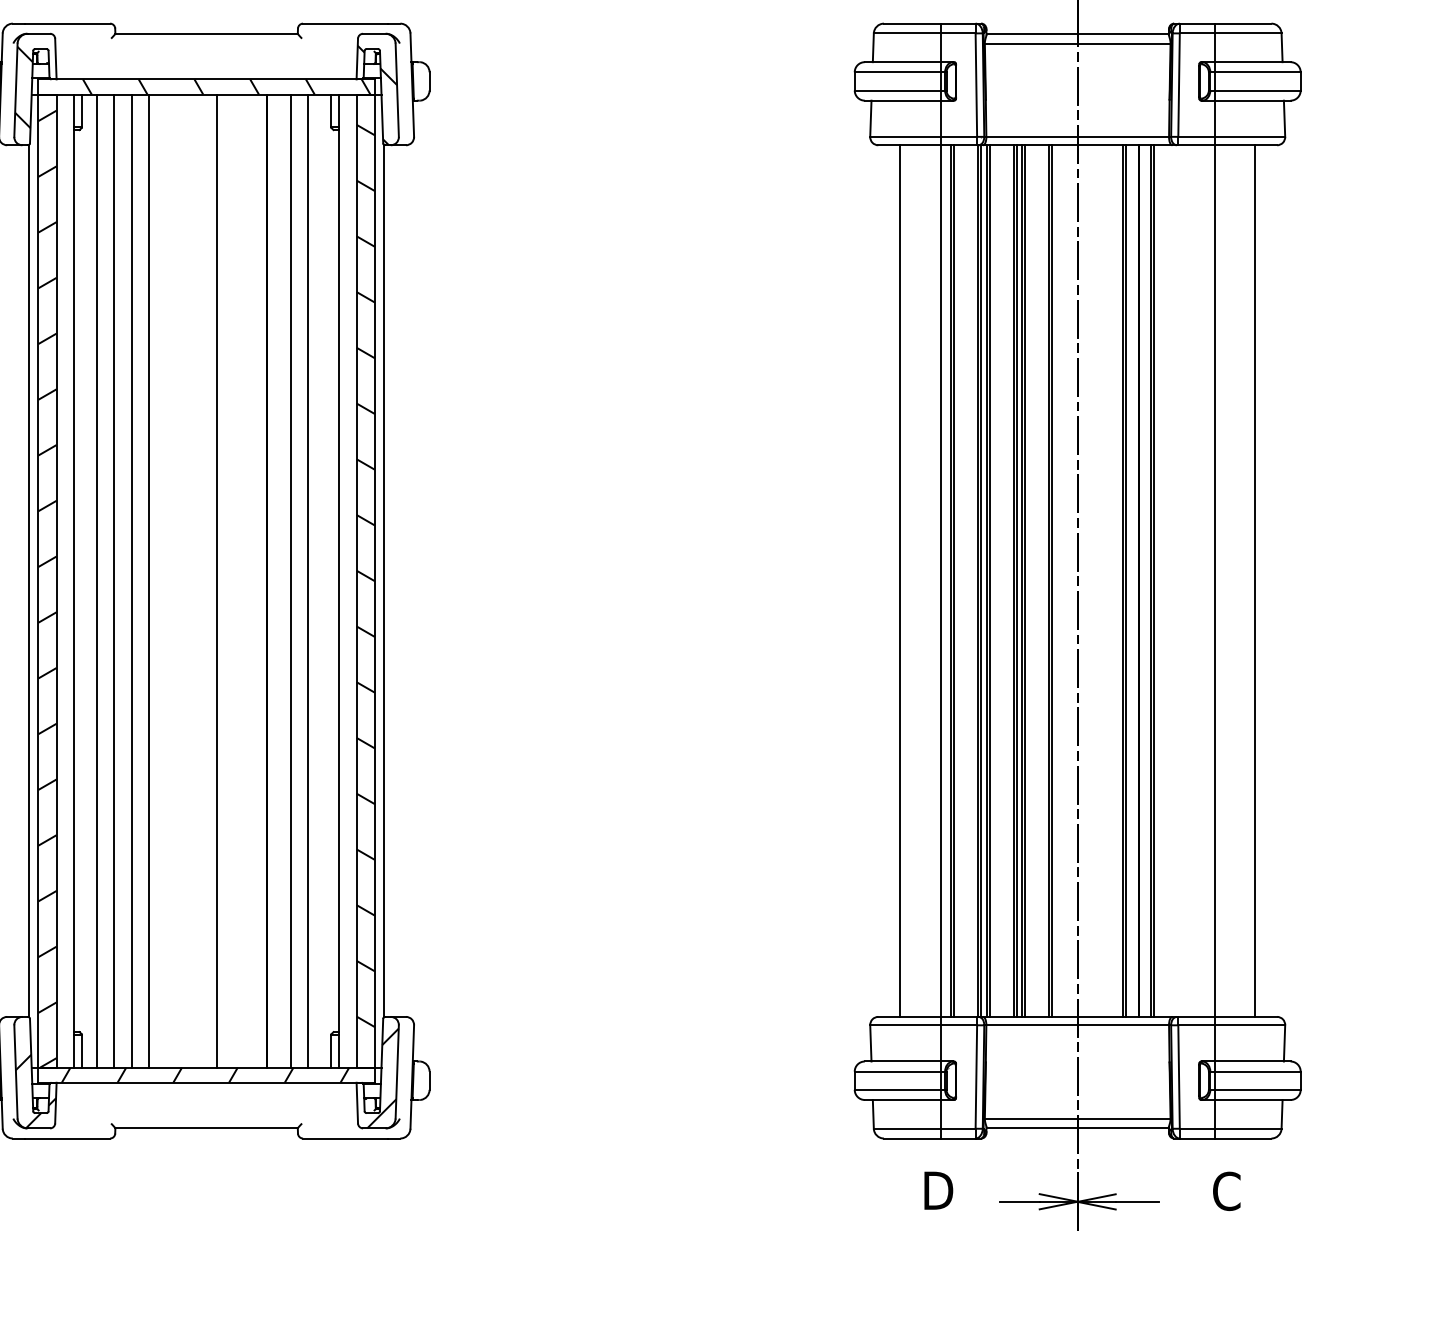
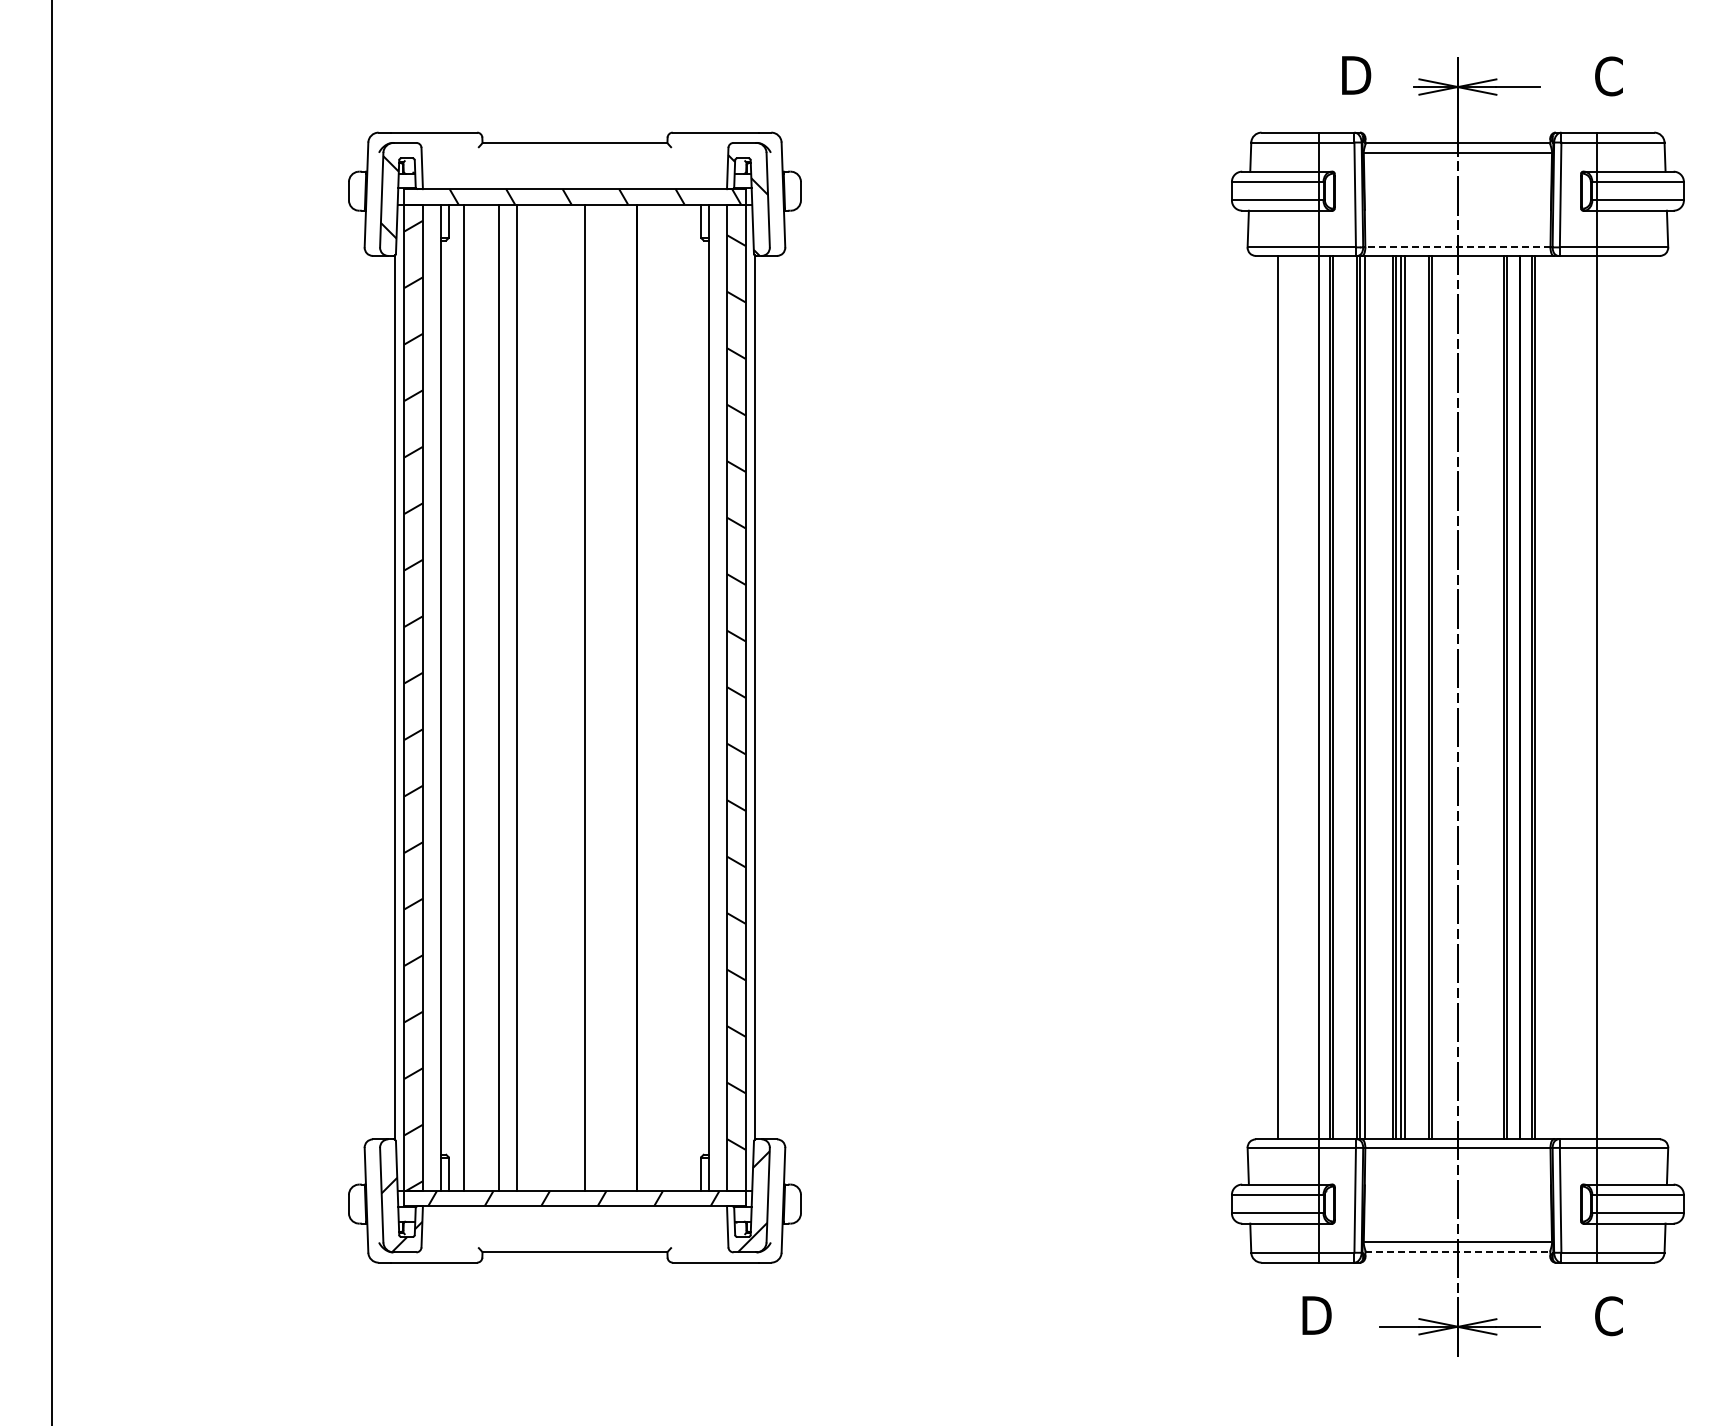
line: (1077, 136) -> (1457, 247), solid -> dashed
line: (113, 580) -> (480, 697), removed
line: (290, 580) -> (660, 697), removed
line: (307, 580) -> (677, 697), removed
line: (989, 580) -> (1368, 697), removed
line: (1254, 580) -> (1637, 697), removed
line: (1078, 1128) -> (1458, 1252), solid -> dashed

